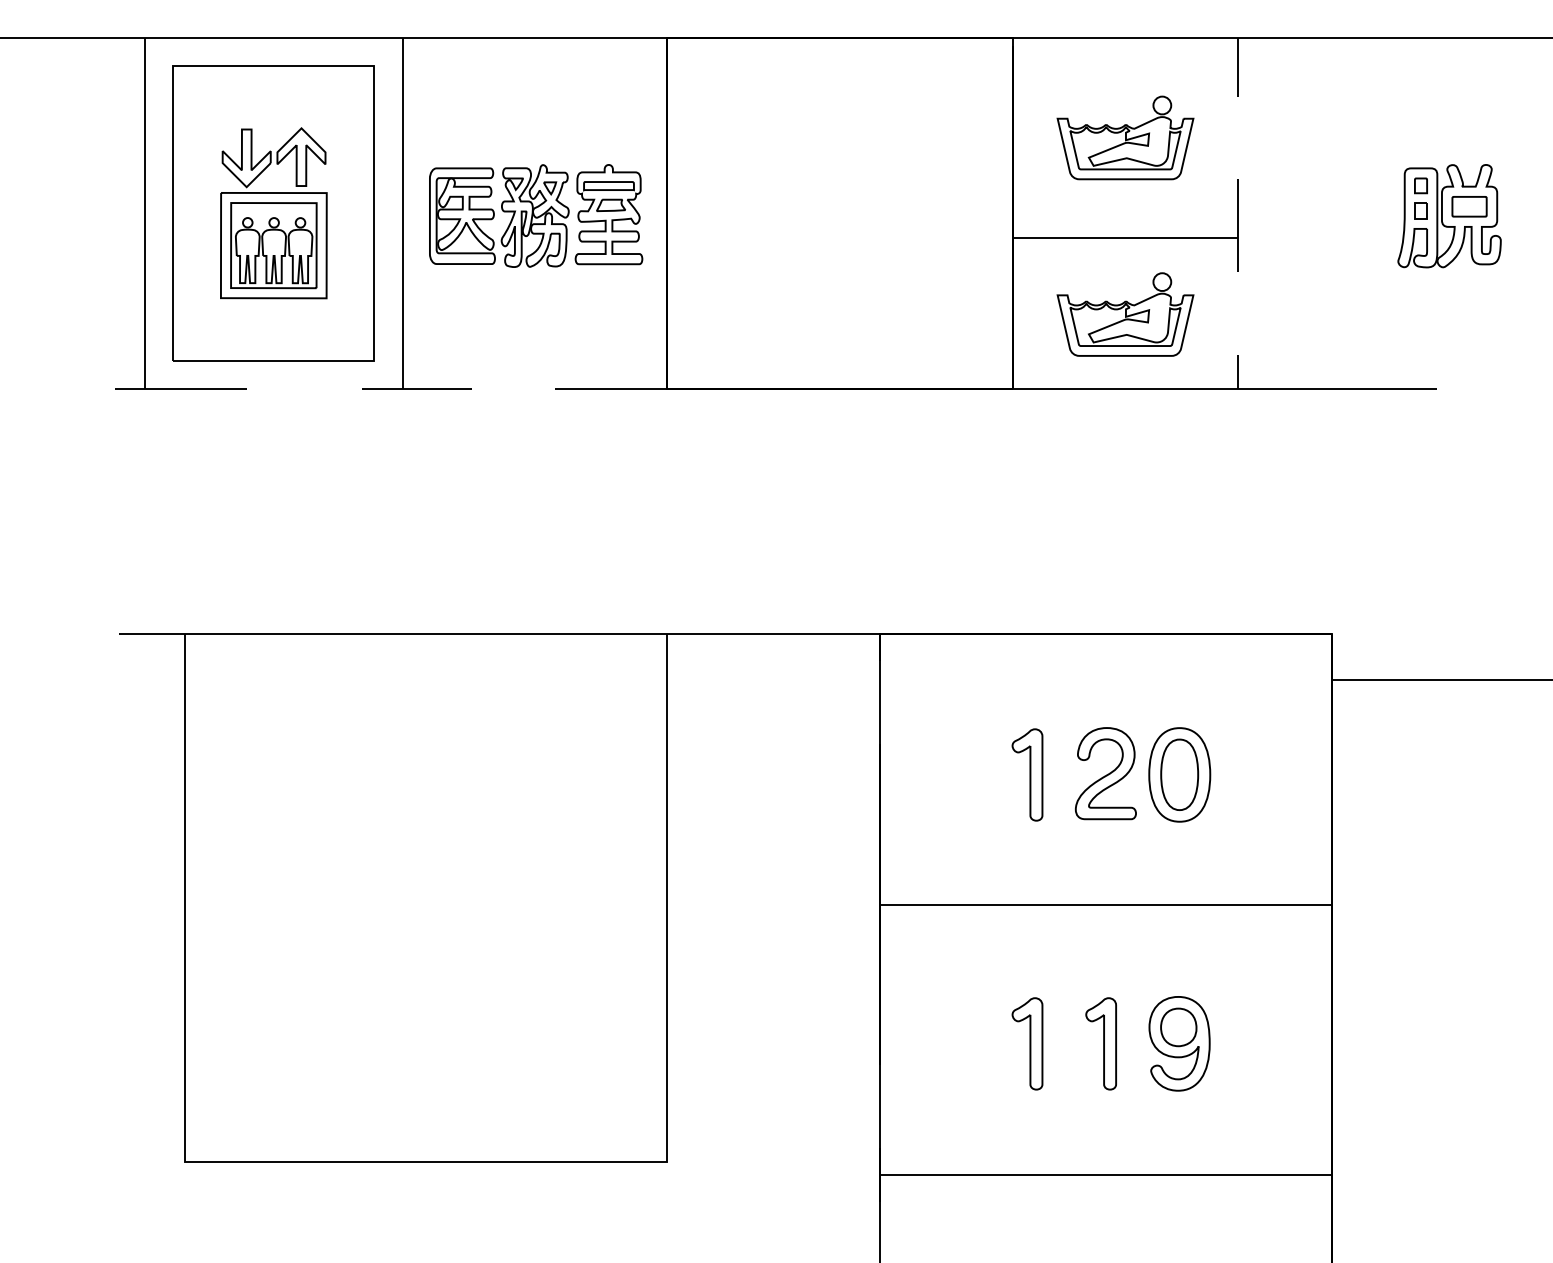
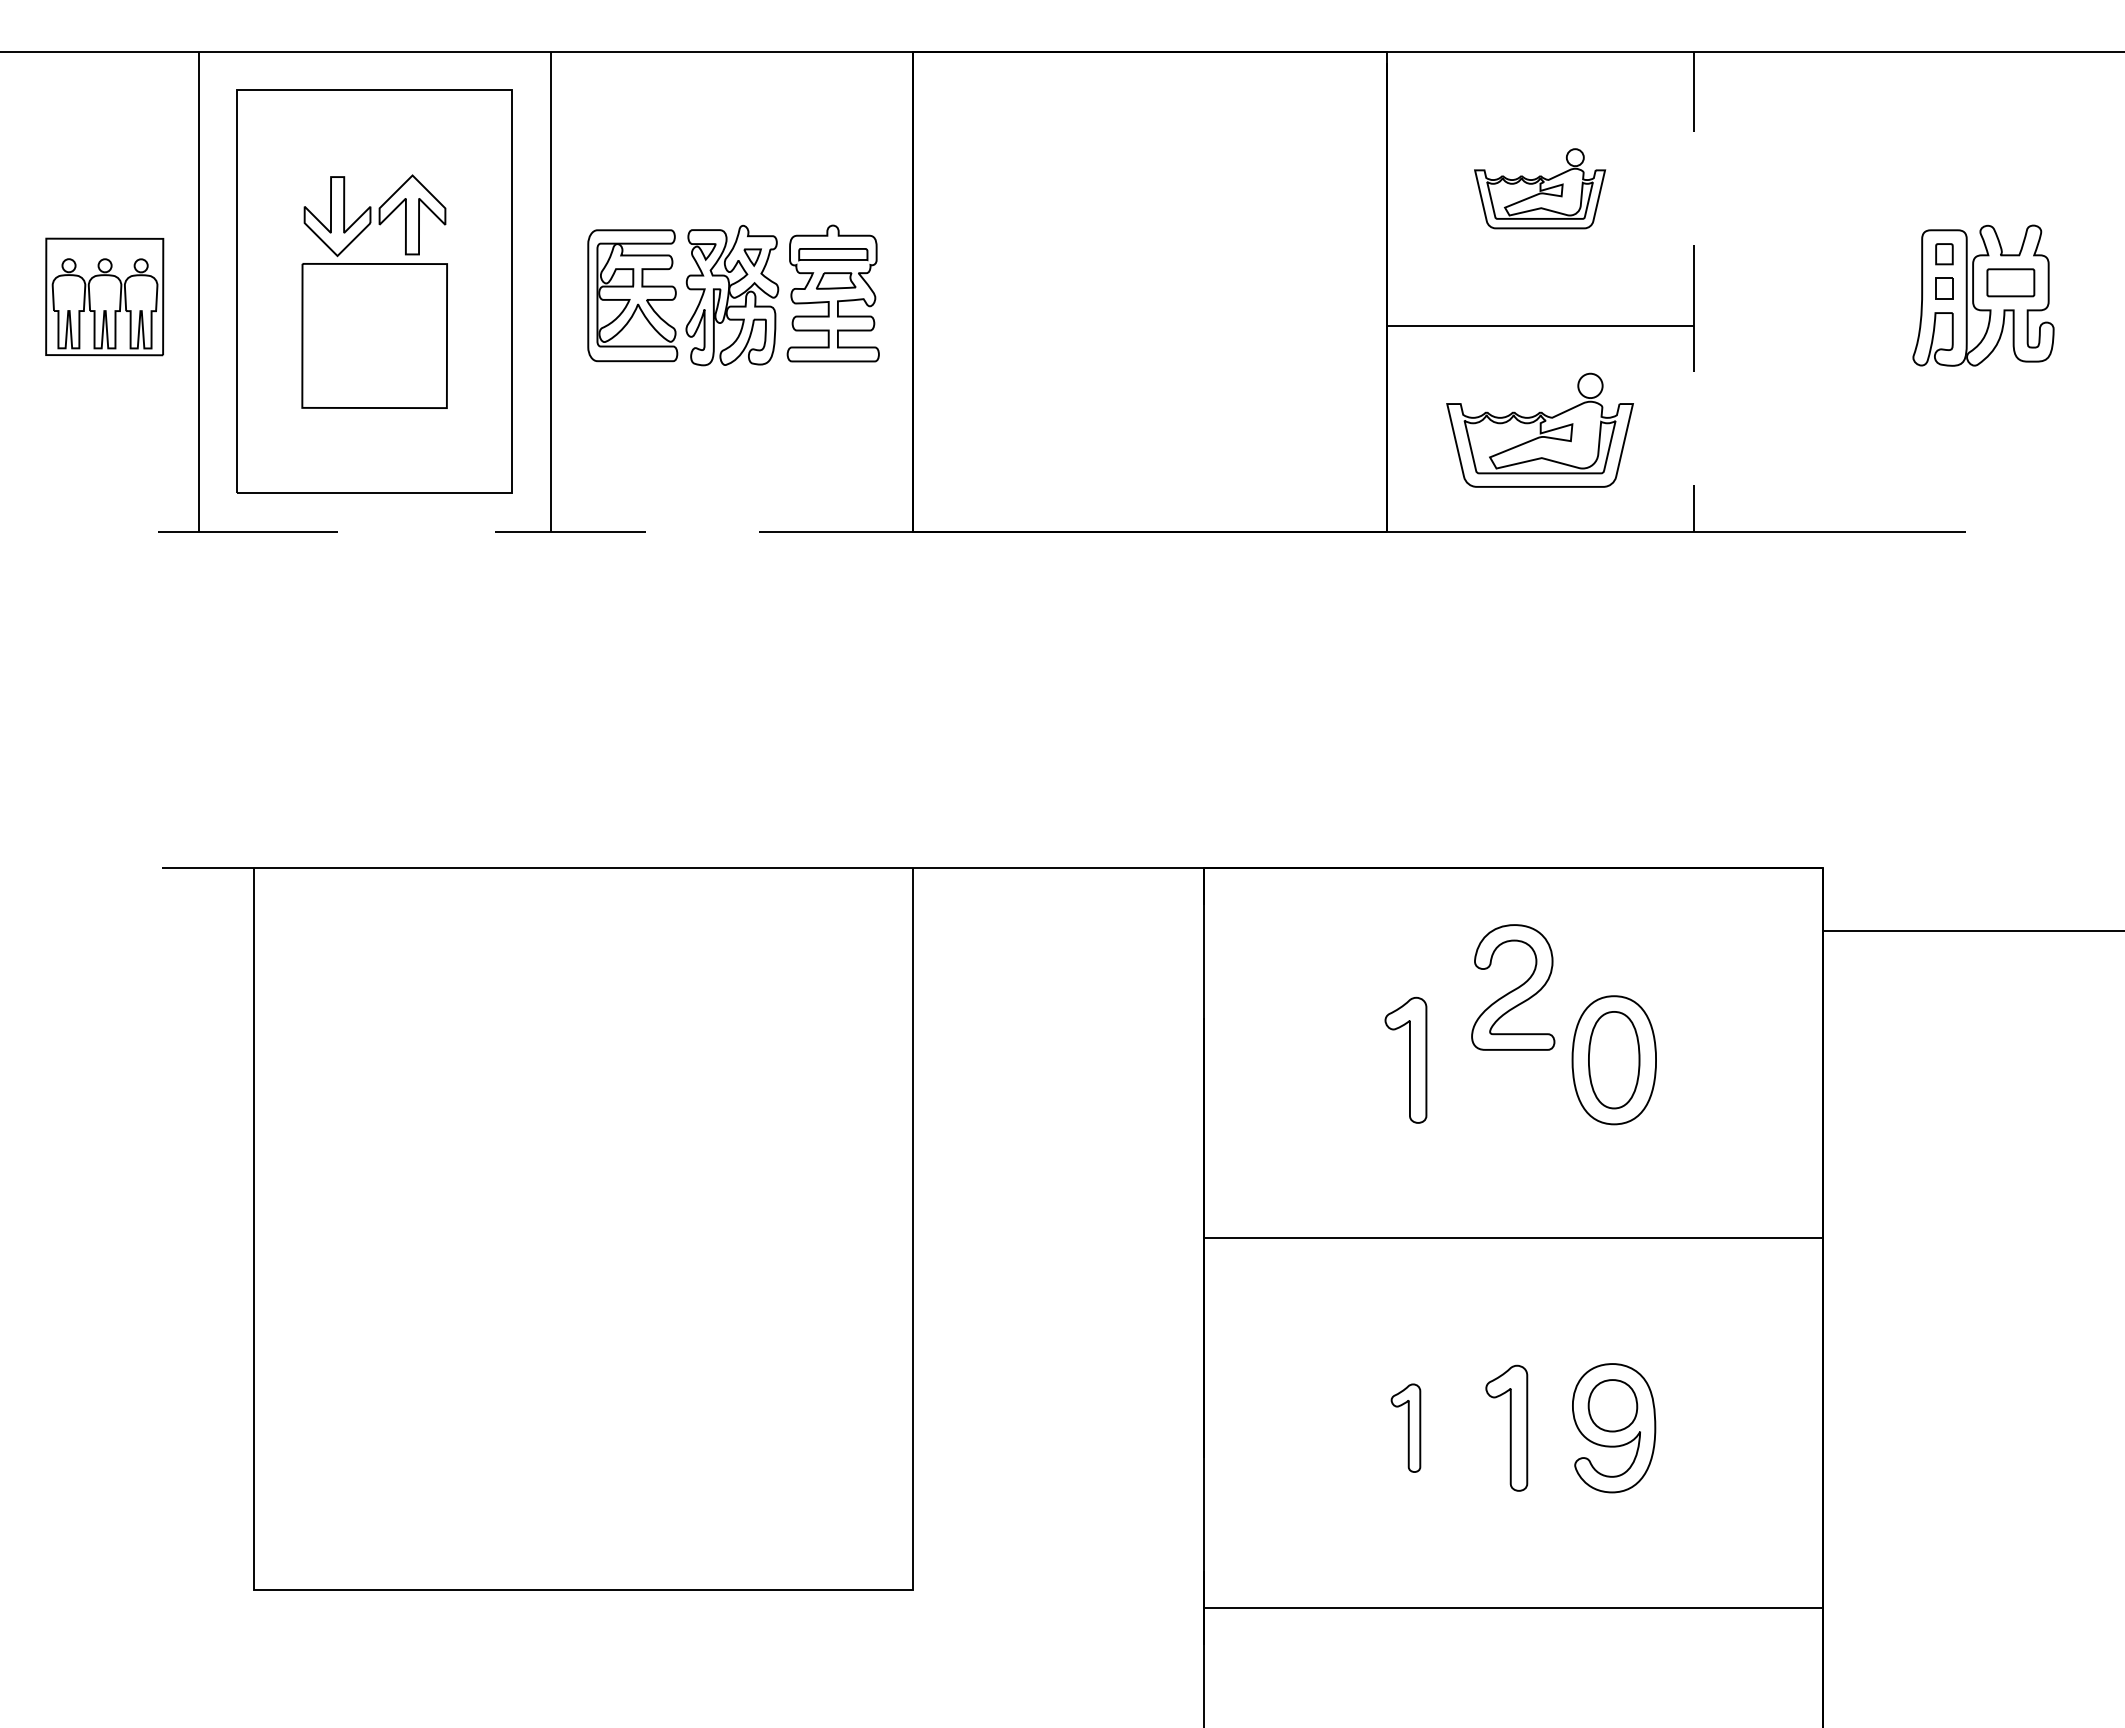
part: (1125, 137) -> (1539, 188), size x0.7
part: (273, 245) -> (104, 296), moved
part: (1106, 773) -> (1513, 987), moved
part: (1027, 1043) -> (1405, 1427), size x0.7

